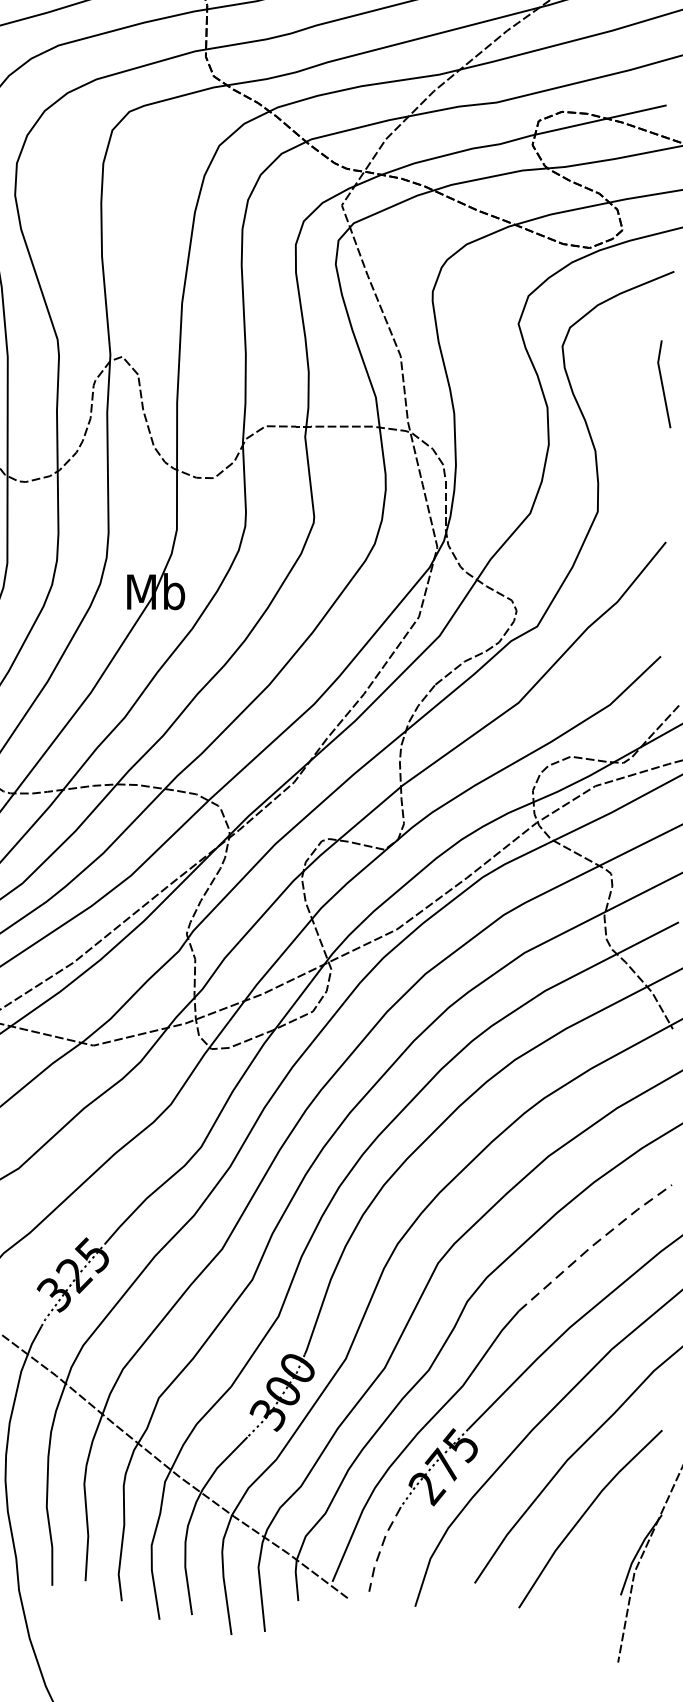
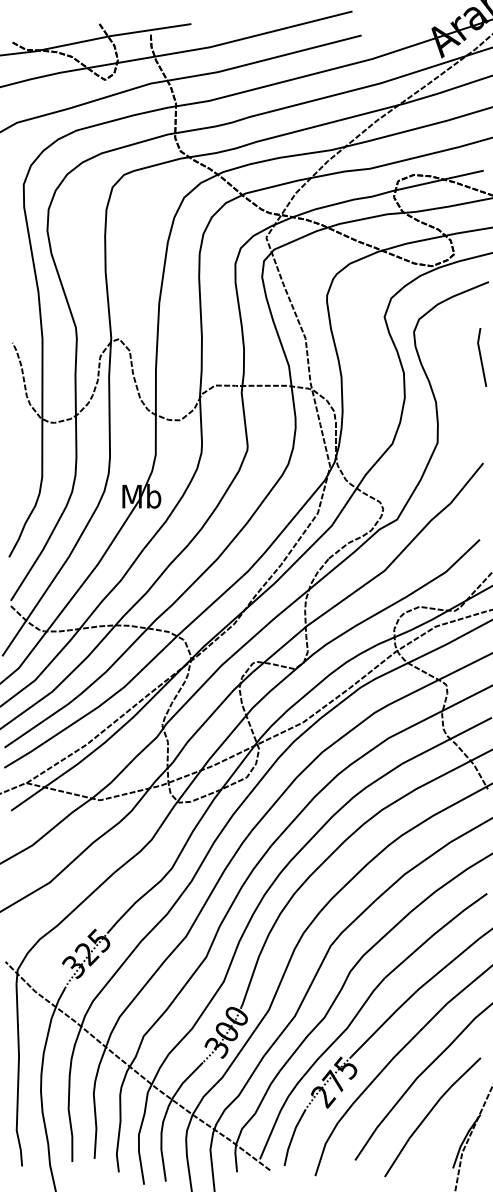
line: (594, 1244) -> (435, 933), dashed -> solid
line: (381, 1547) -> (292, 1136), dashed -> solid

